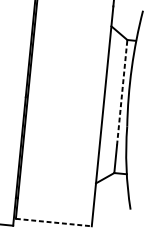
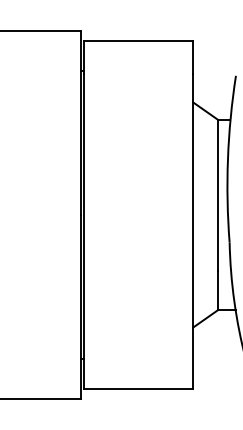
line: (122, 92) -> (217, 195), dashed -> solid
line: (54, 222) -> (139, 389), dashed -> solid

